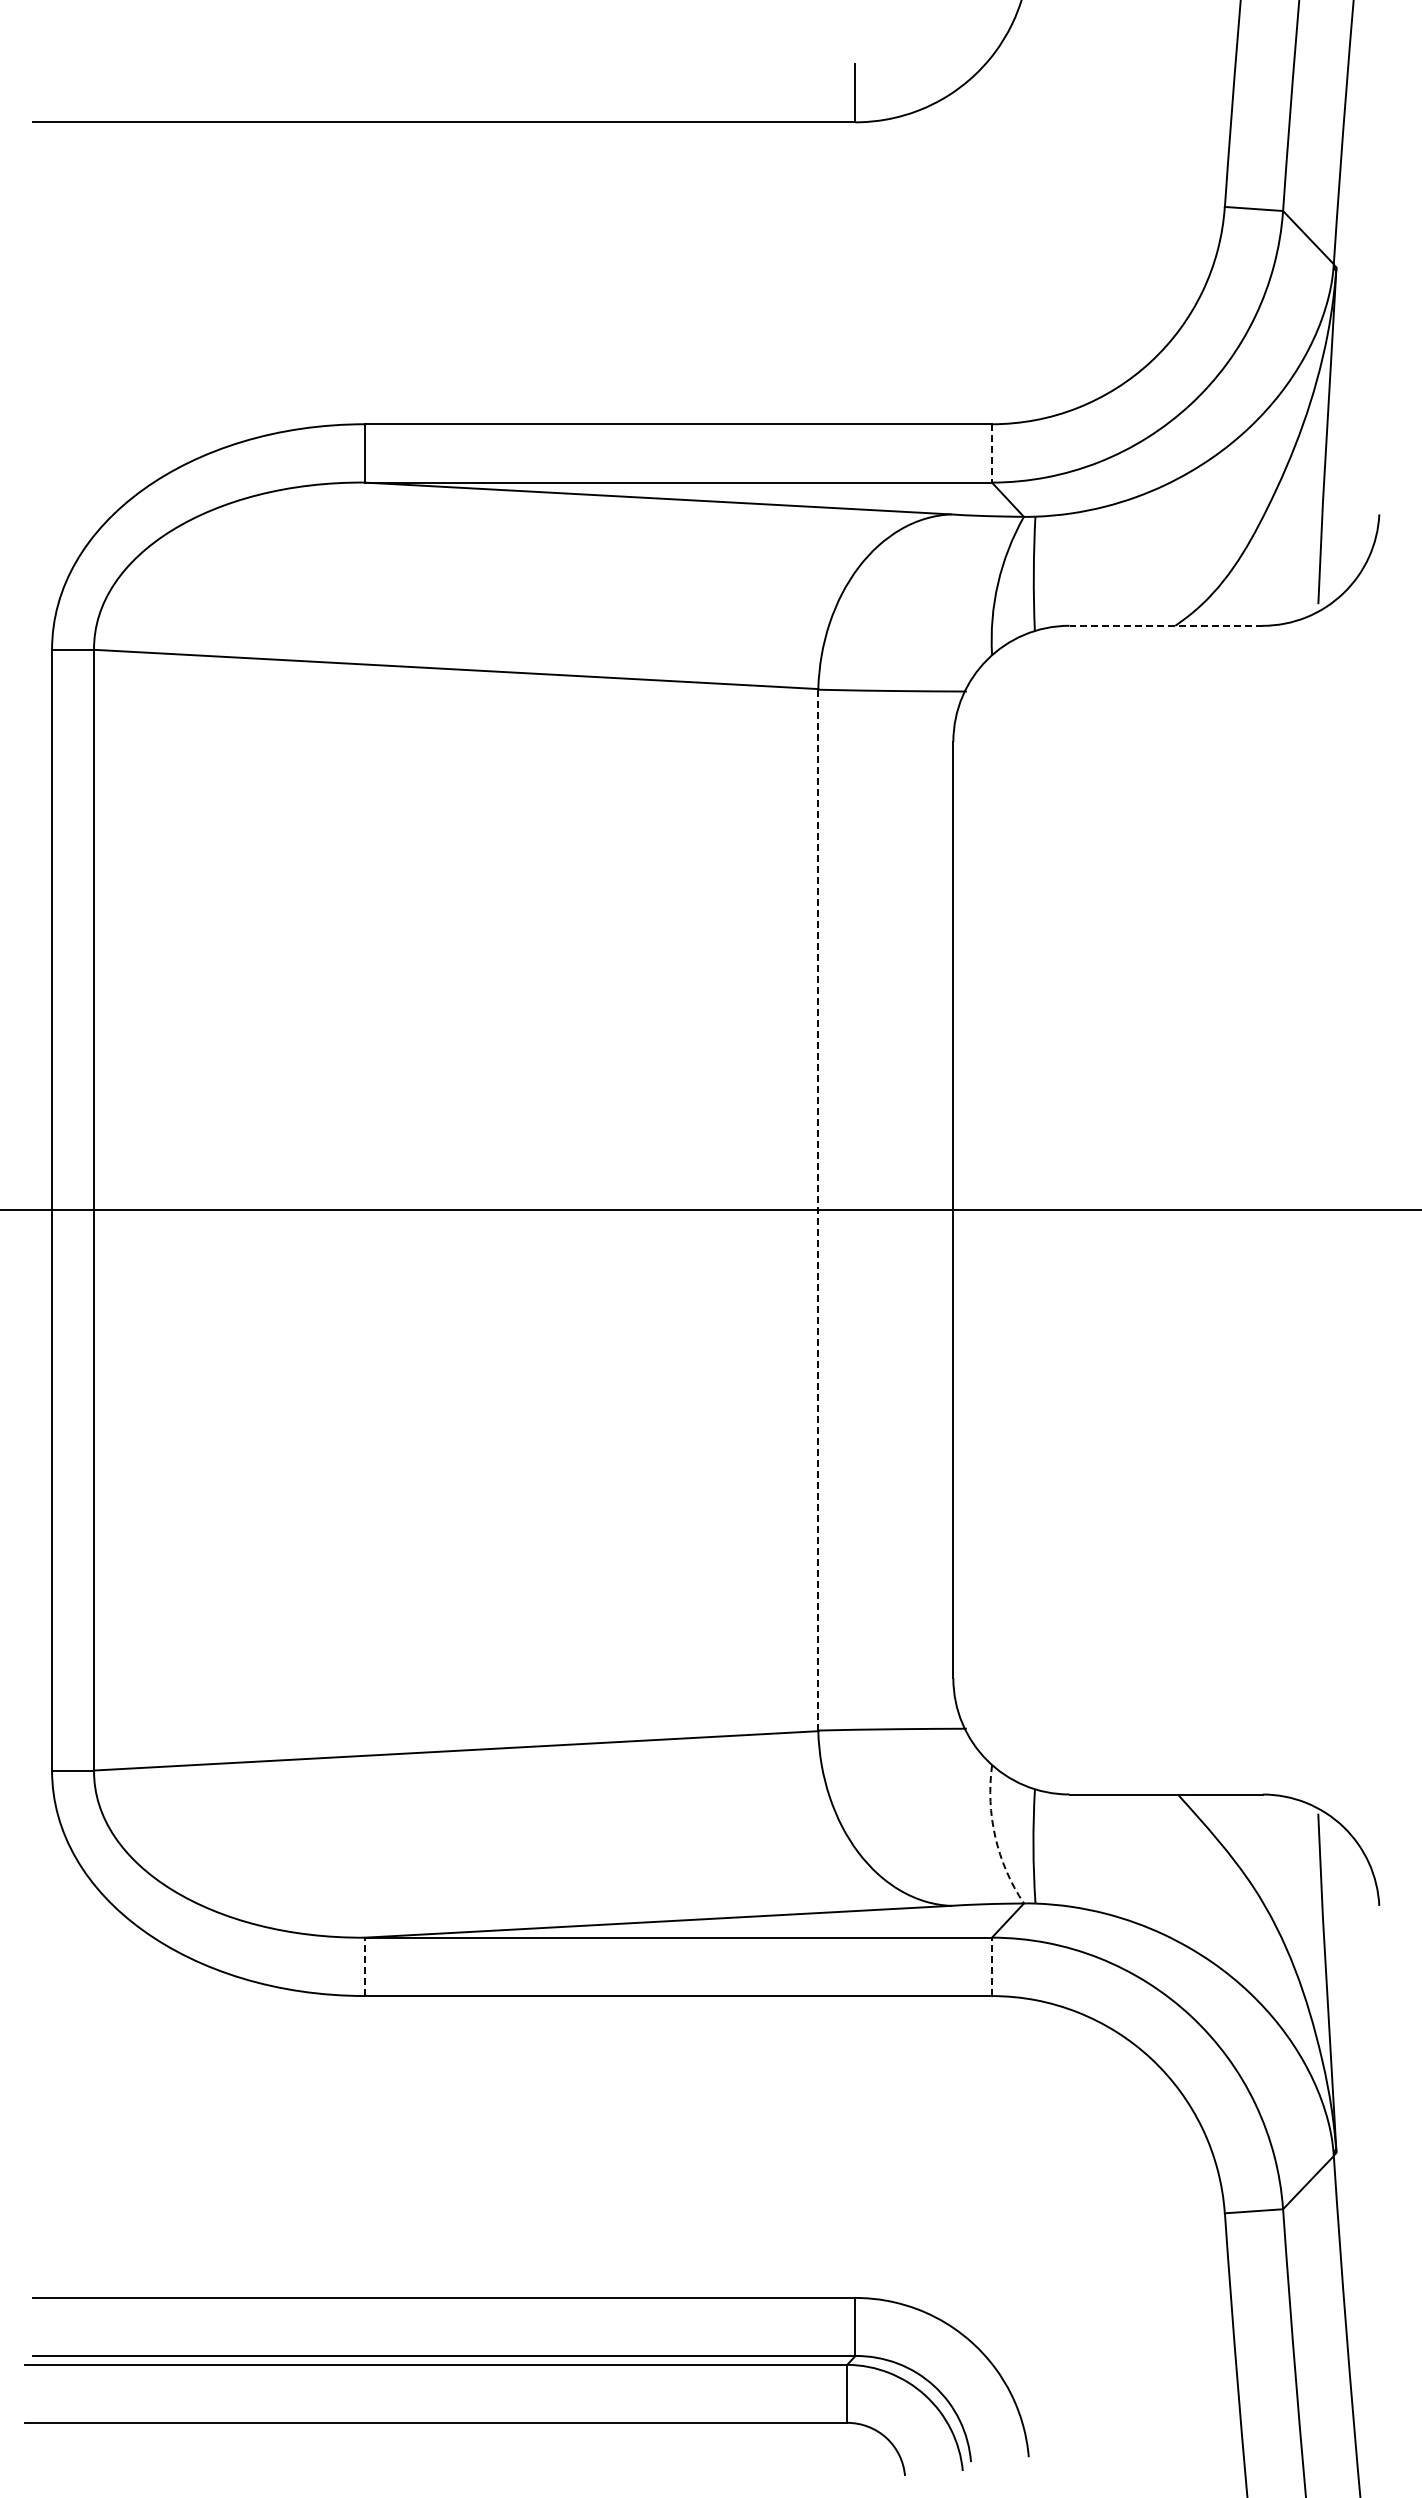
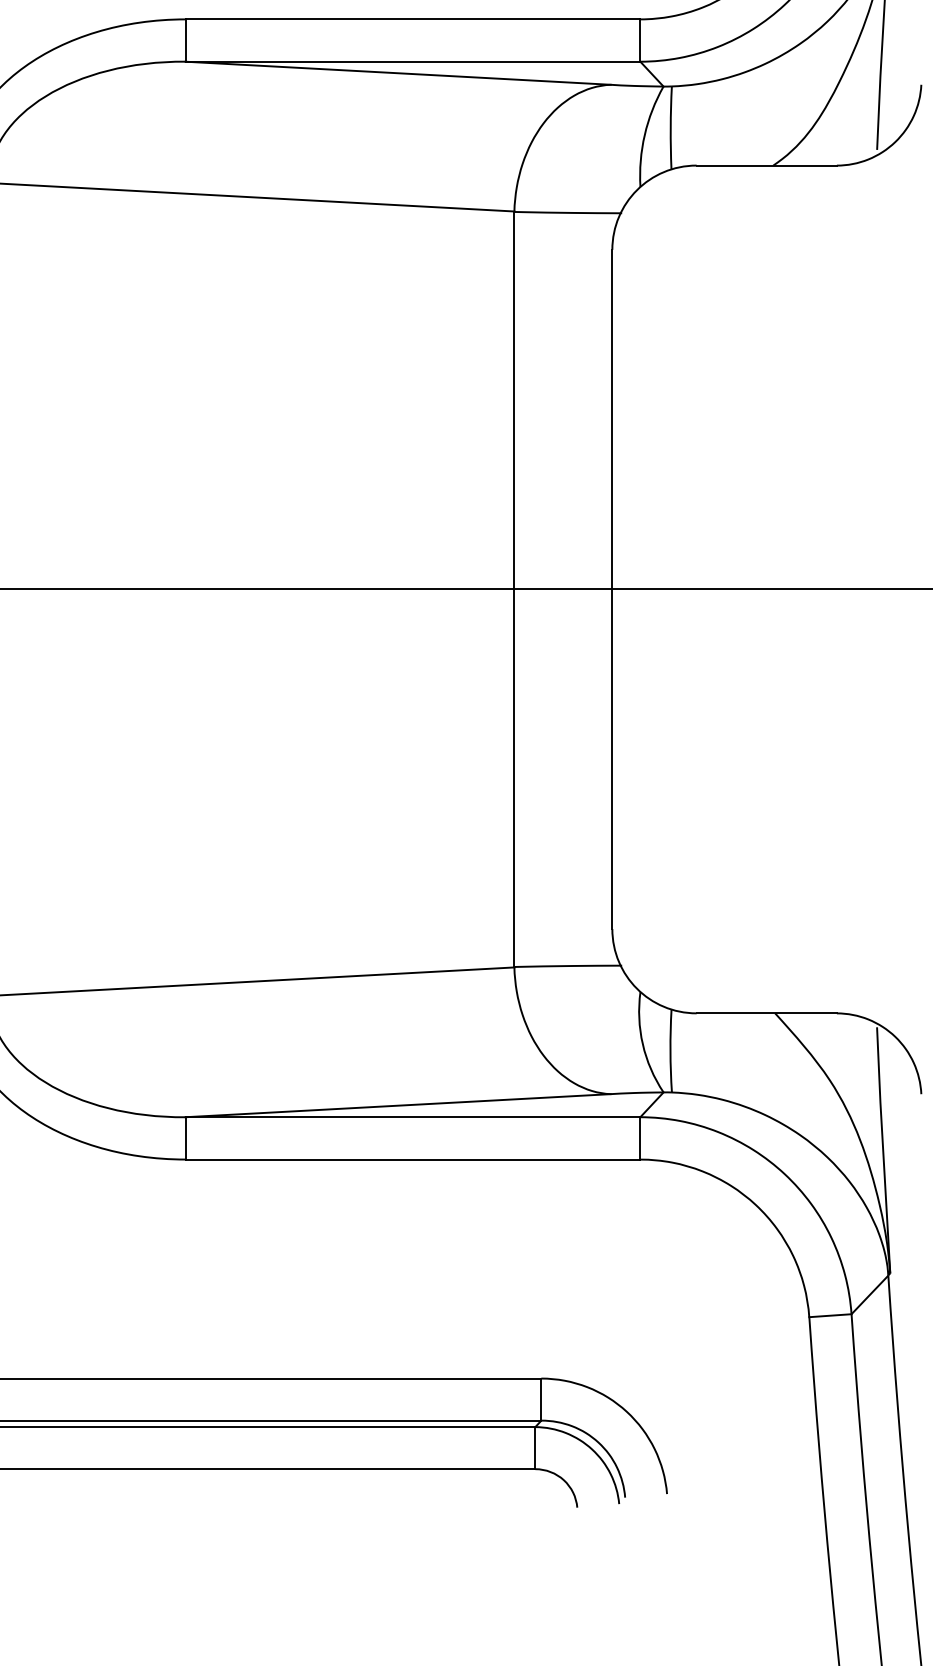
line: (991, 453) -> (640, 40), dashed -> solid
line: (1166, 625) -> (766, 165), dashed -> solid
line: (818, 1210) -> (514, 589), dashed -> solid
arc: (995, 1837) -> (642, 1044), dashed -> solid
line: (365, 1966) -> (185, 1138), dashed -> solid
line: (991, 1966) -> (640, 1138), dashed -> solid

